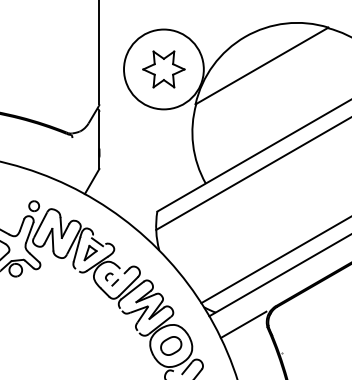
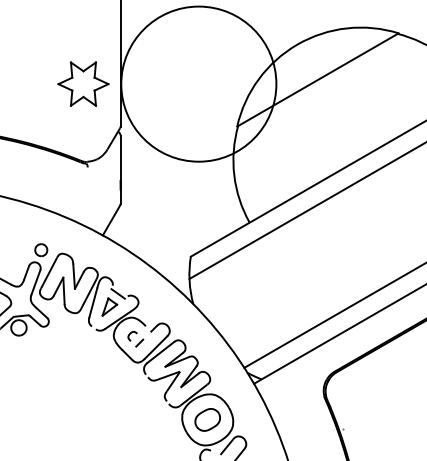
circle: (163, 69) -> (198, 84), size x1.6
part: (163, 69) -> (82, 84), moved
line: (243, 324) -> (295, 393), removed

